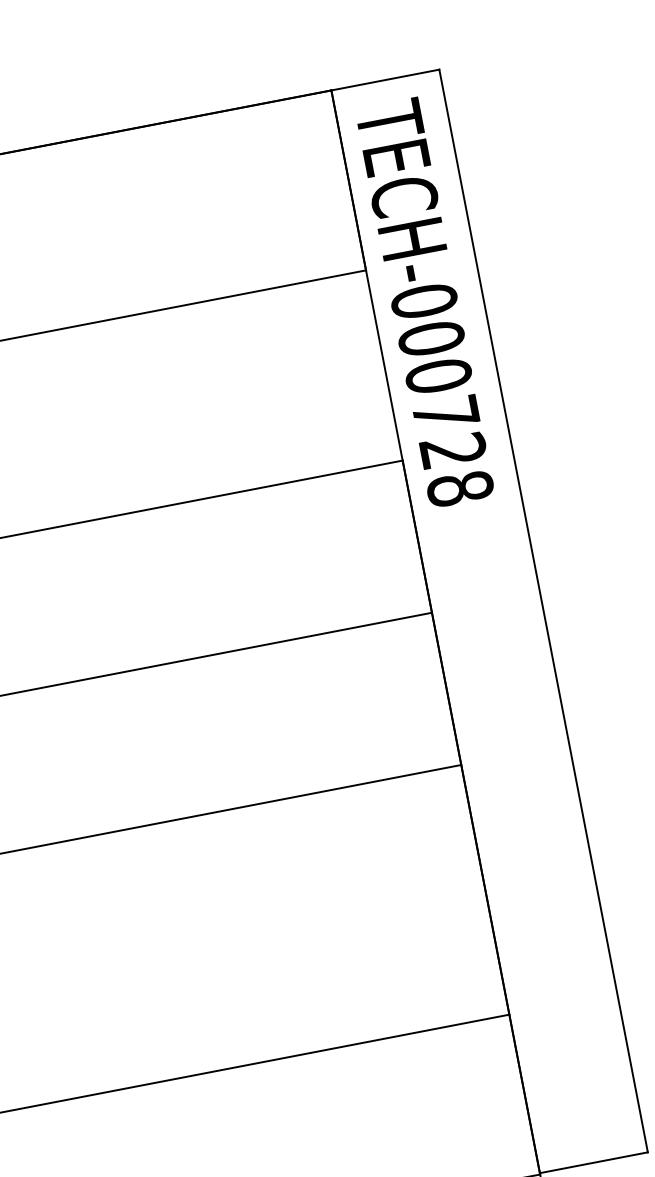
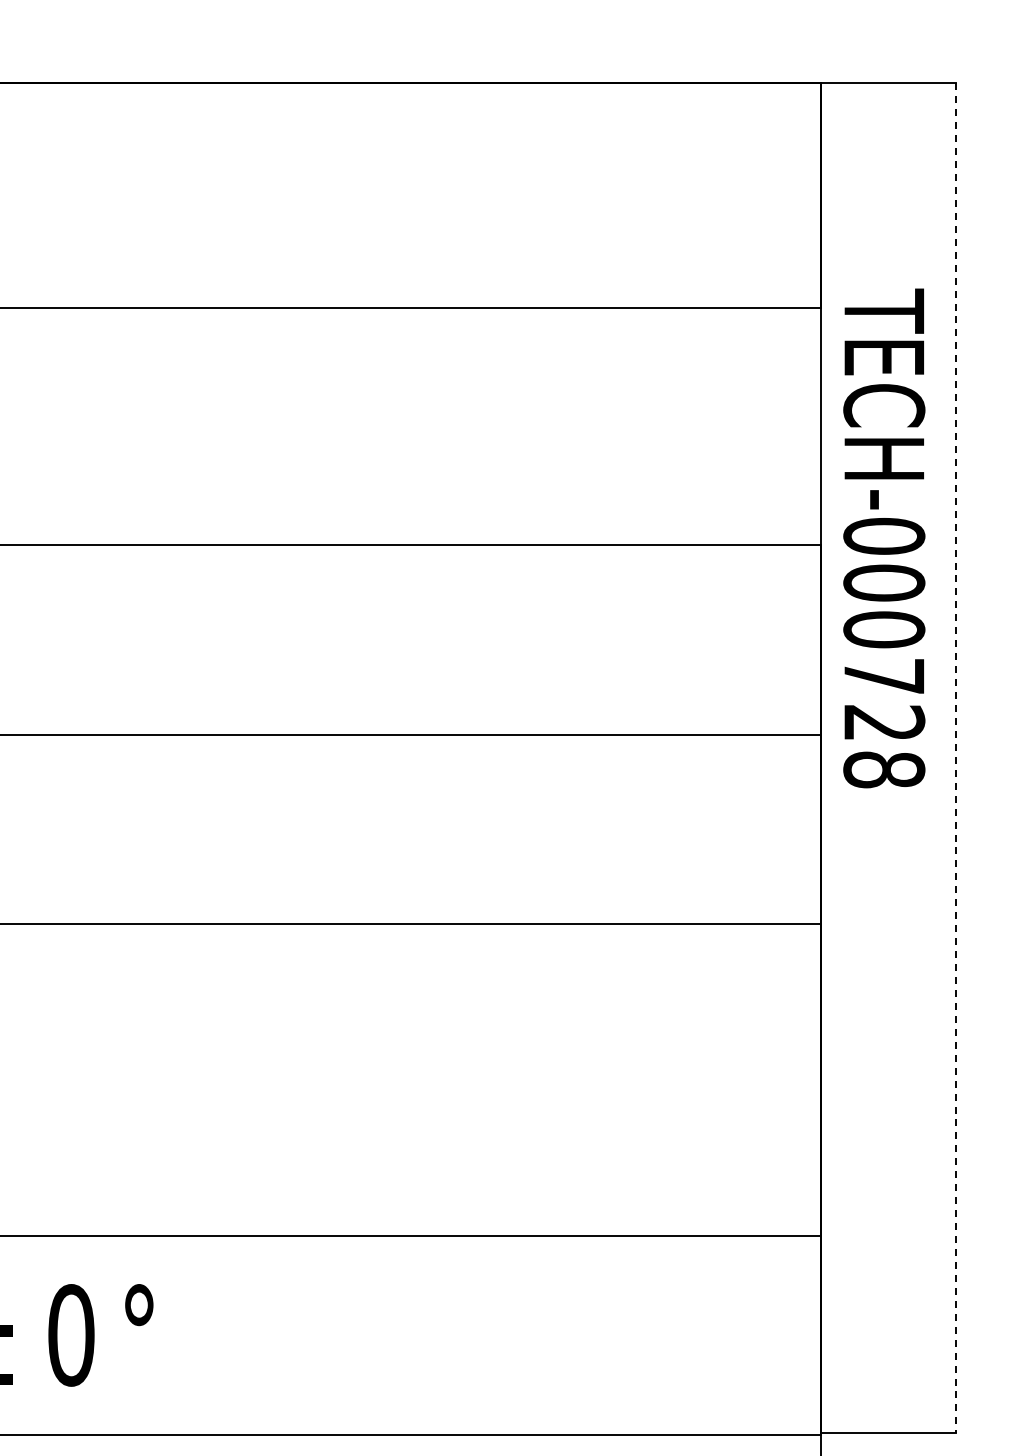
text: (424, 302) -> (884, 538), moved
line: (543, 611) -> (955, 758), solid -> dashed

